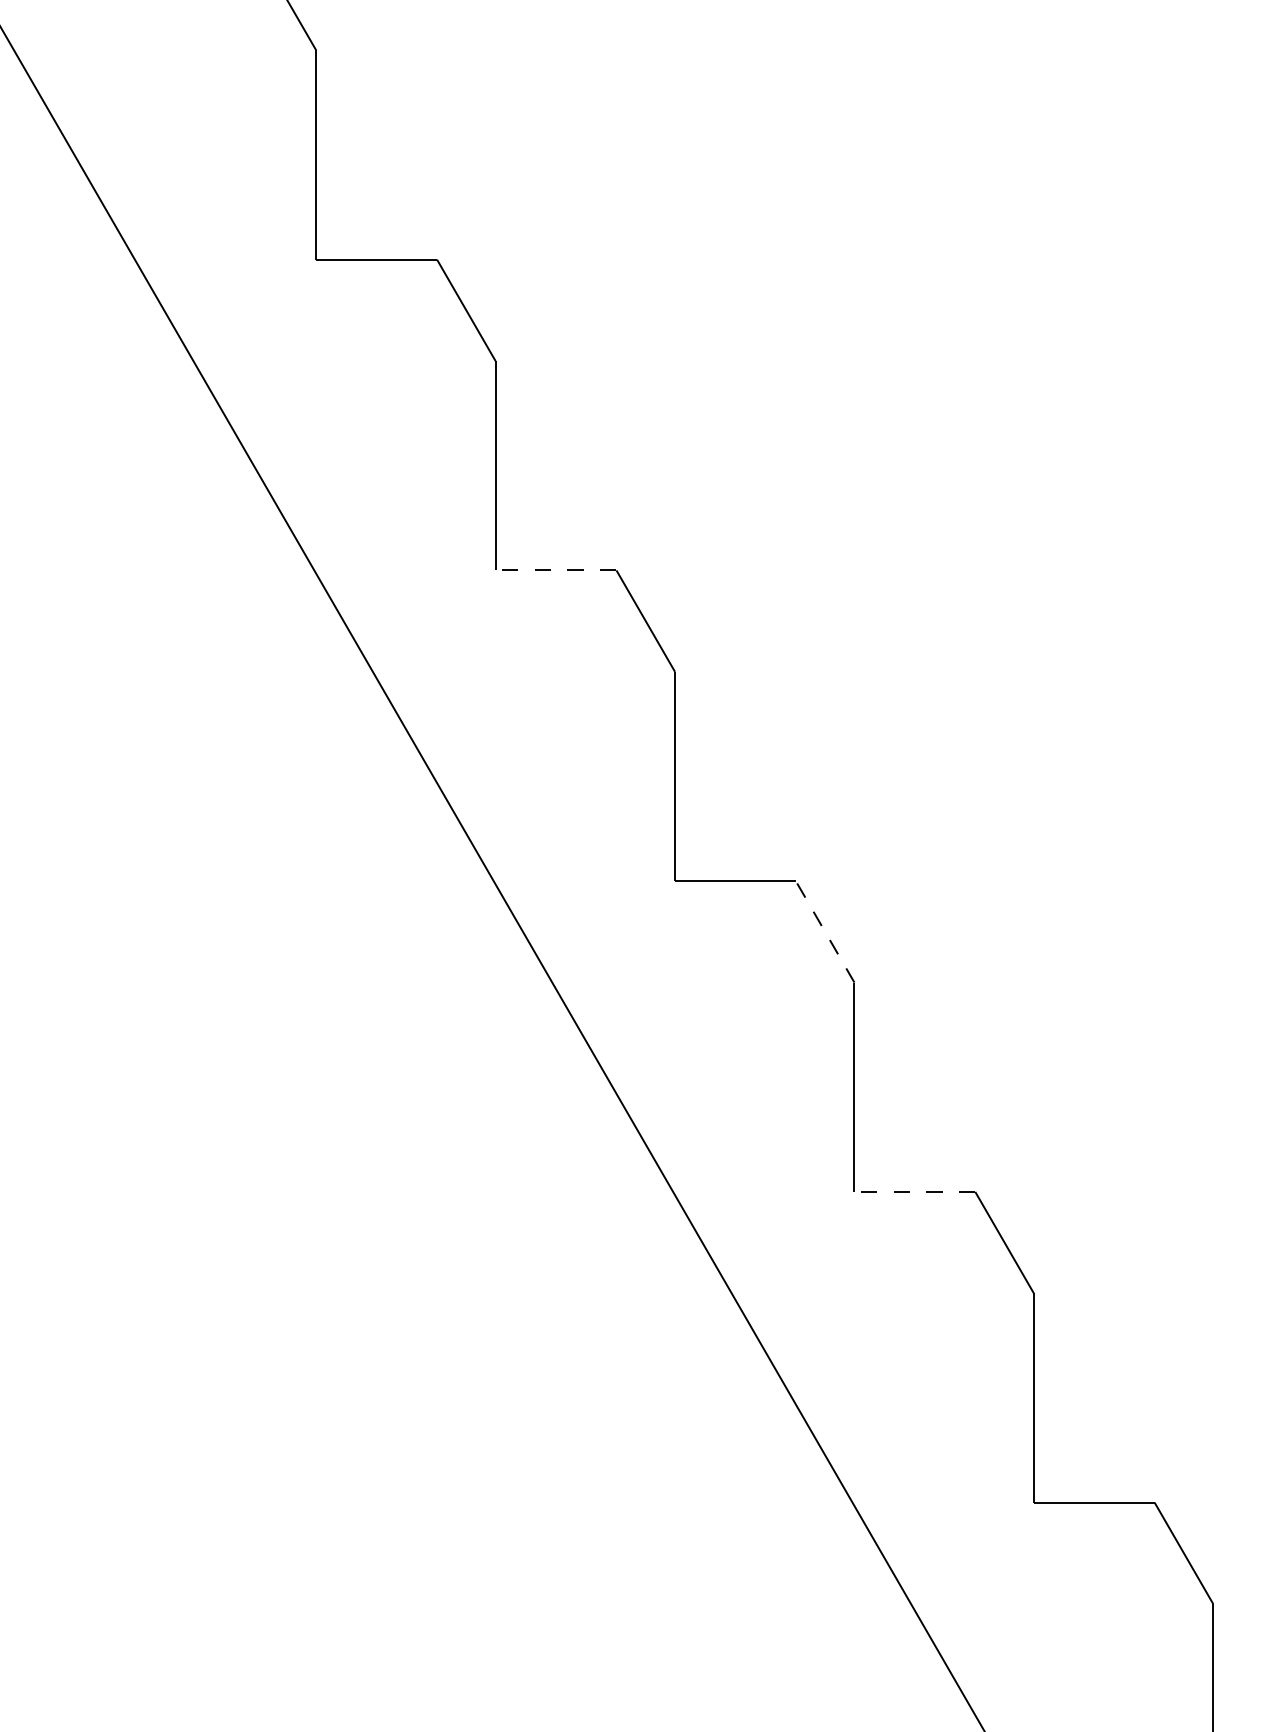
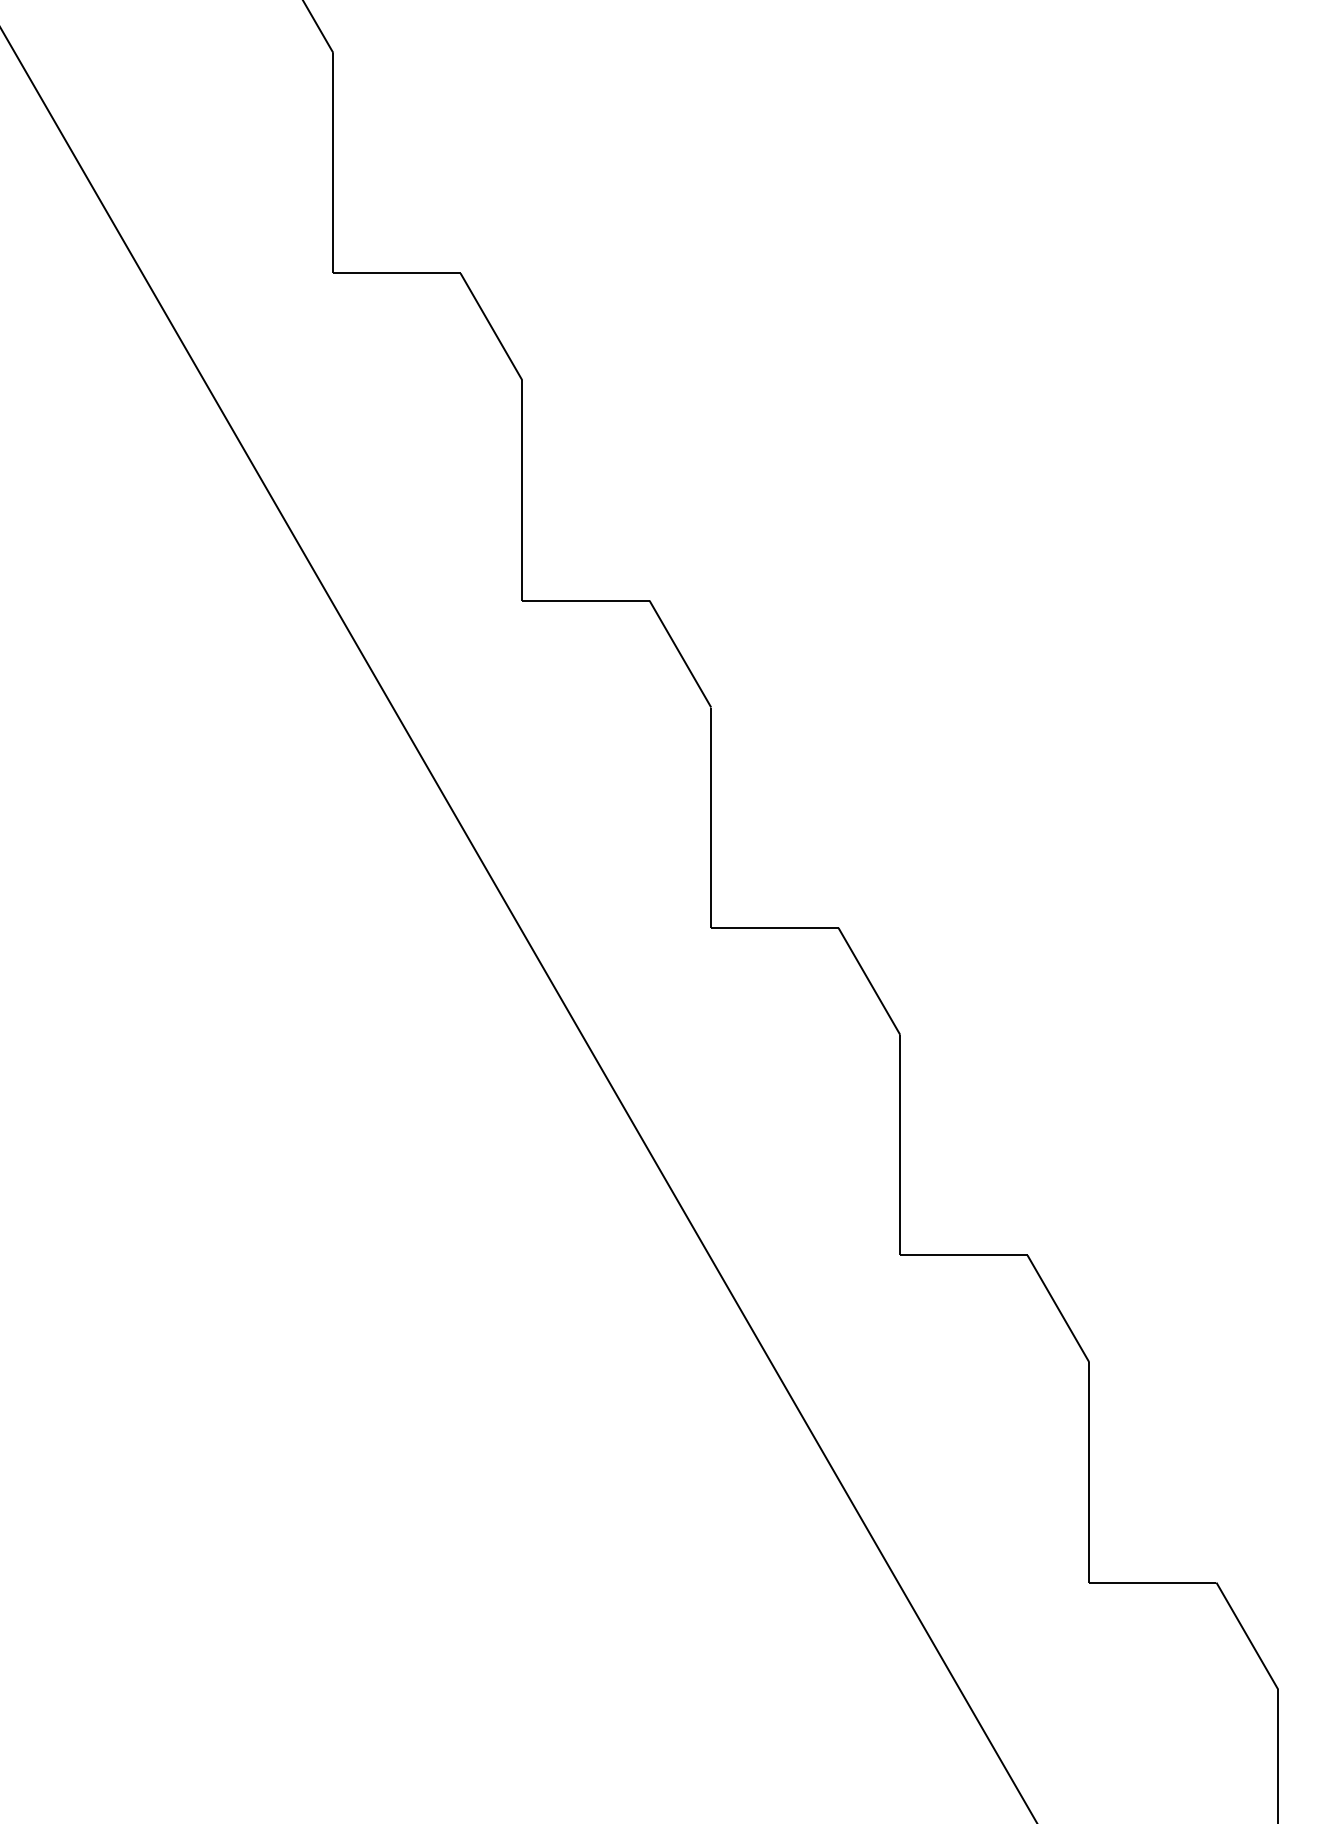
line: (555, 570) -> (585, 600), dashed -> solid
line: (825, 931) -> (869, 980), dashed -> solid
line: (914, 1191) -> (963, 1254), dashed -> solid

